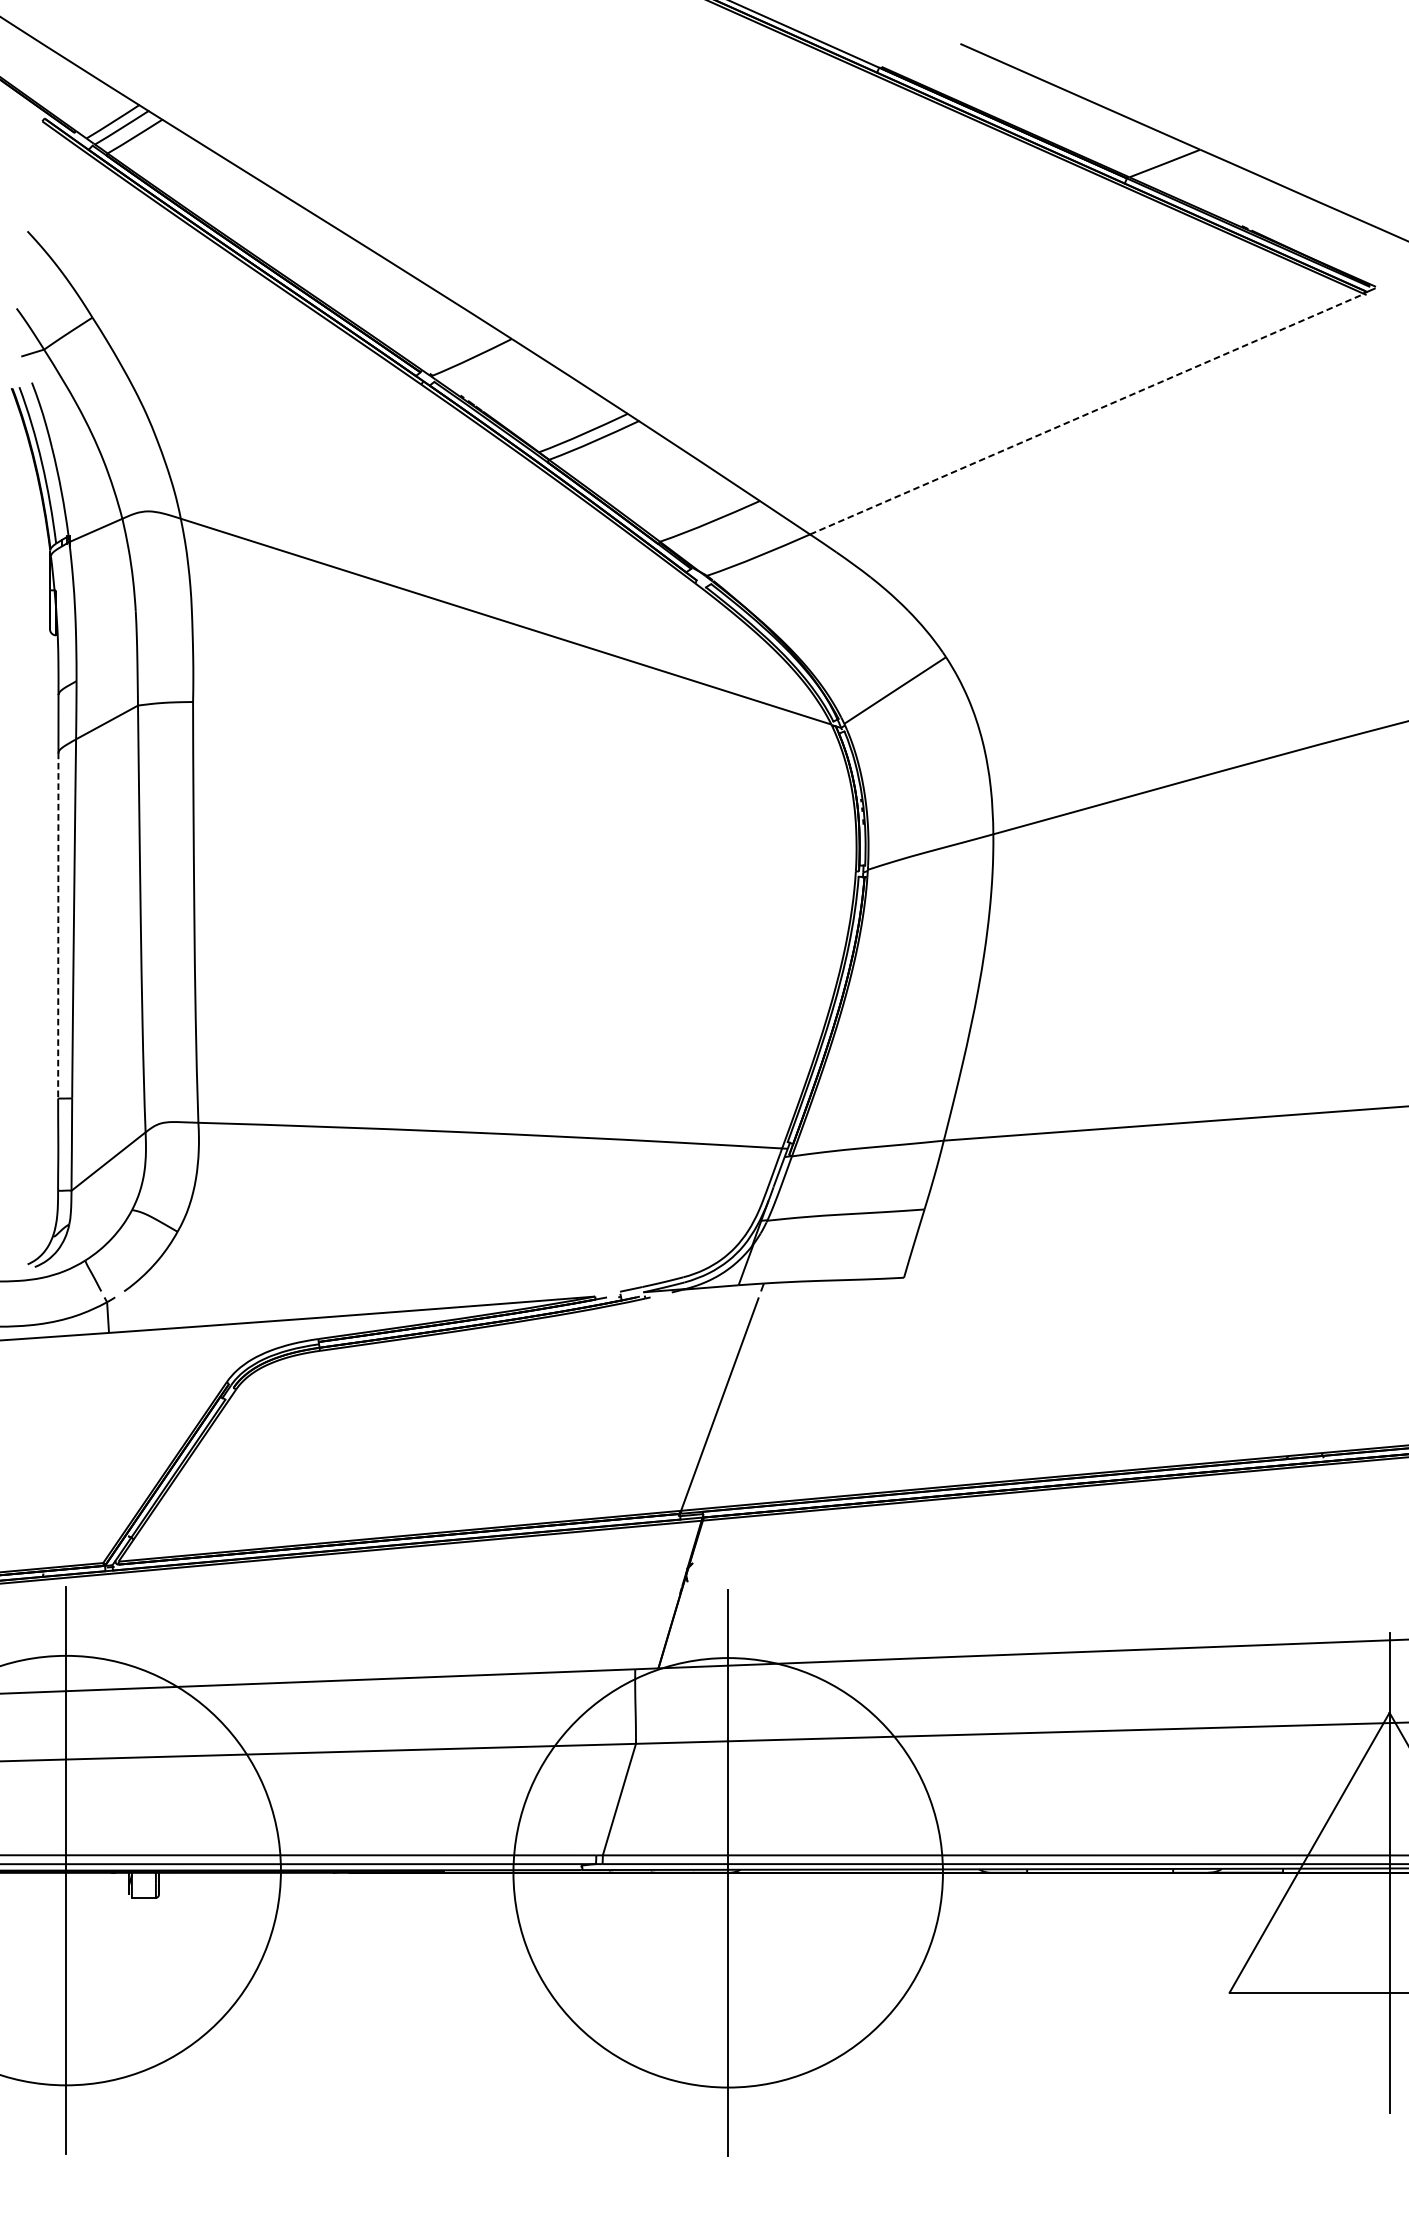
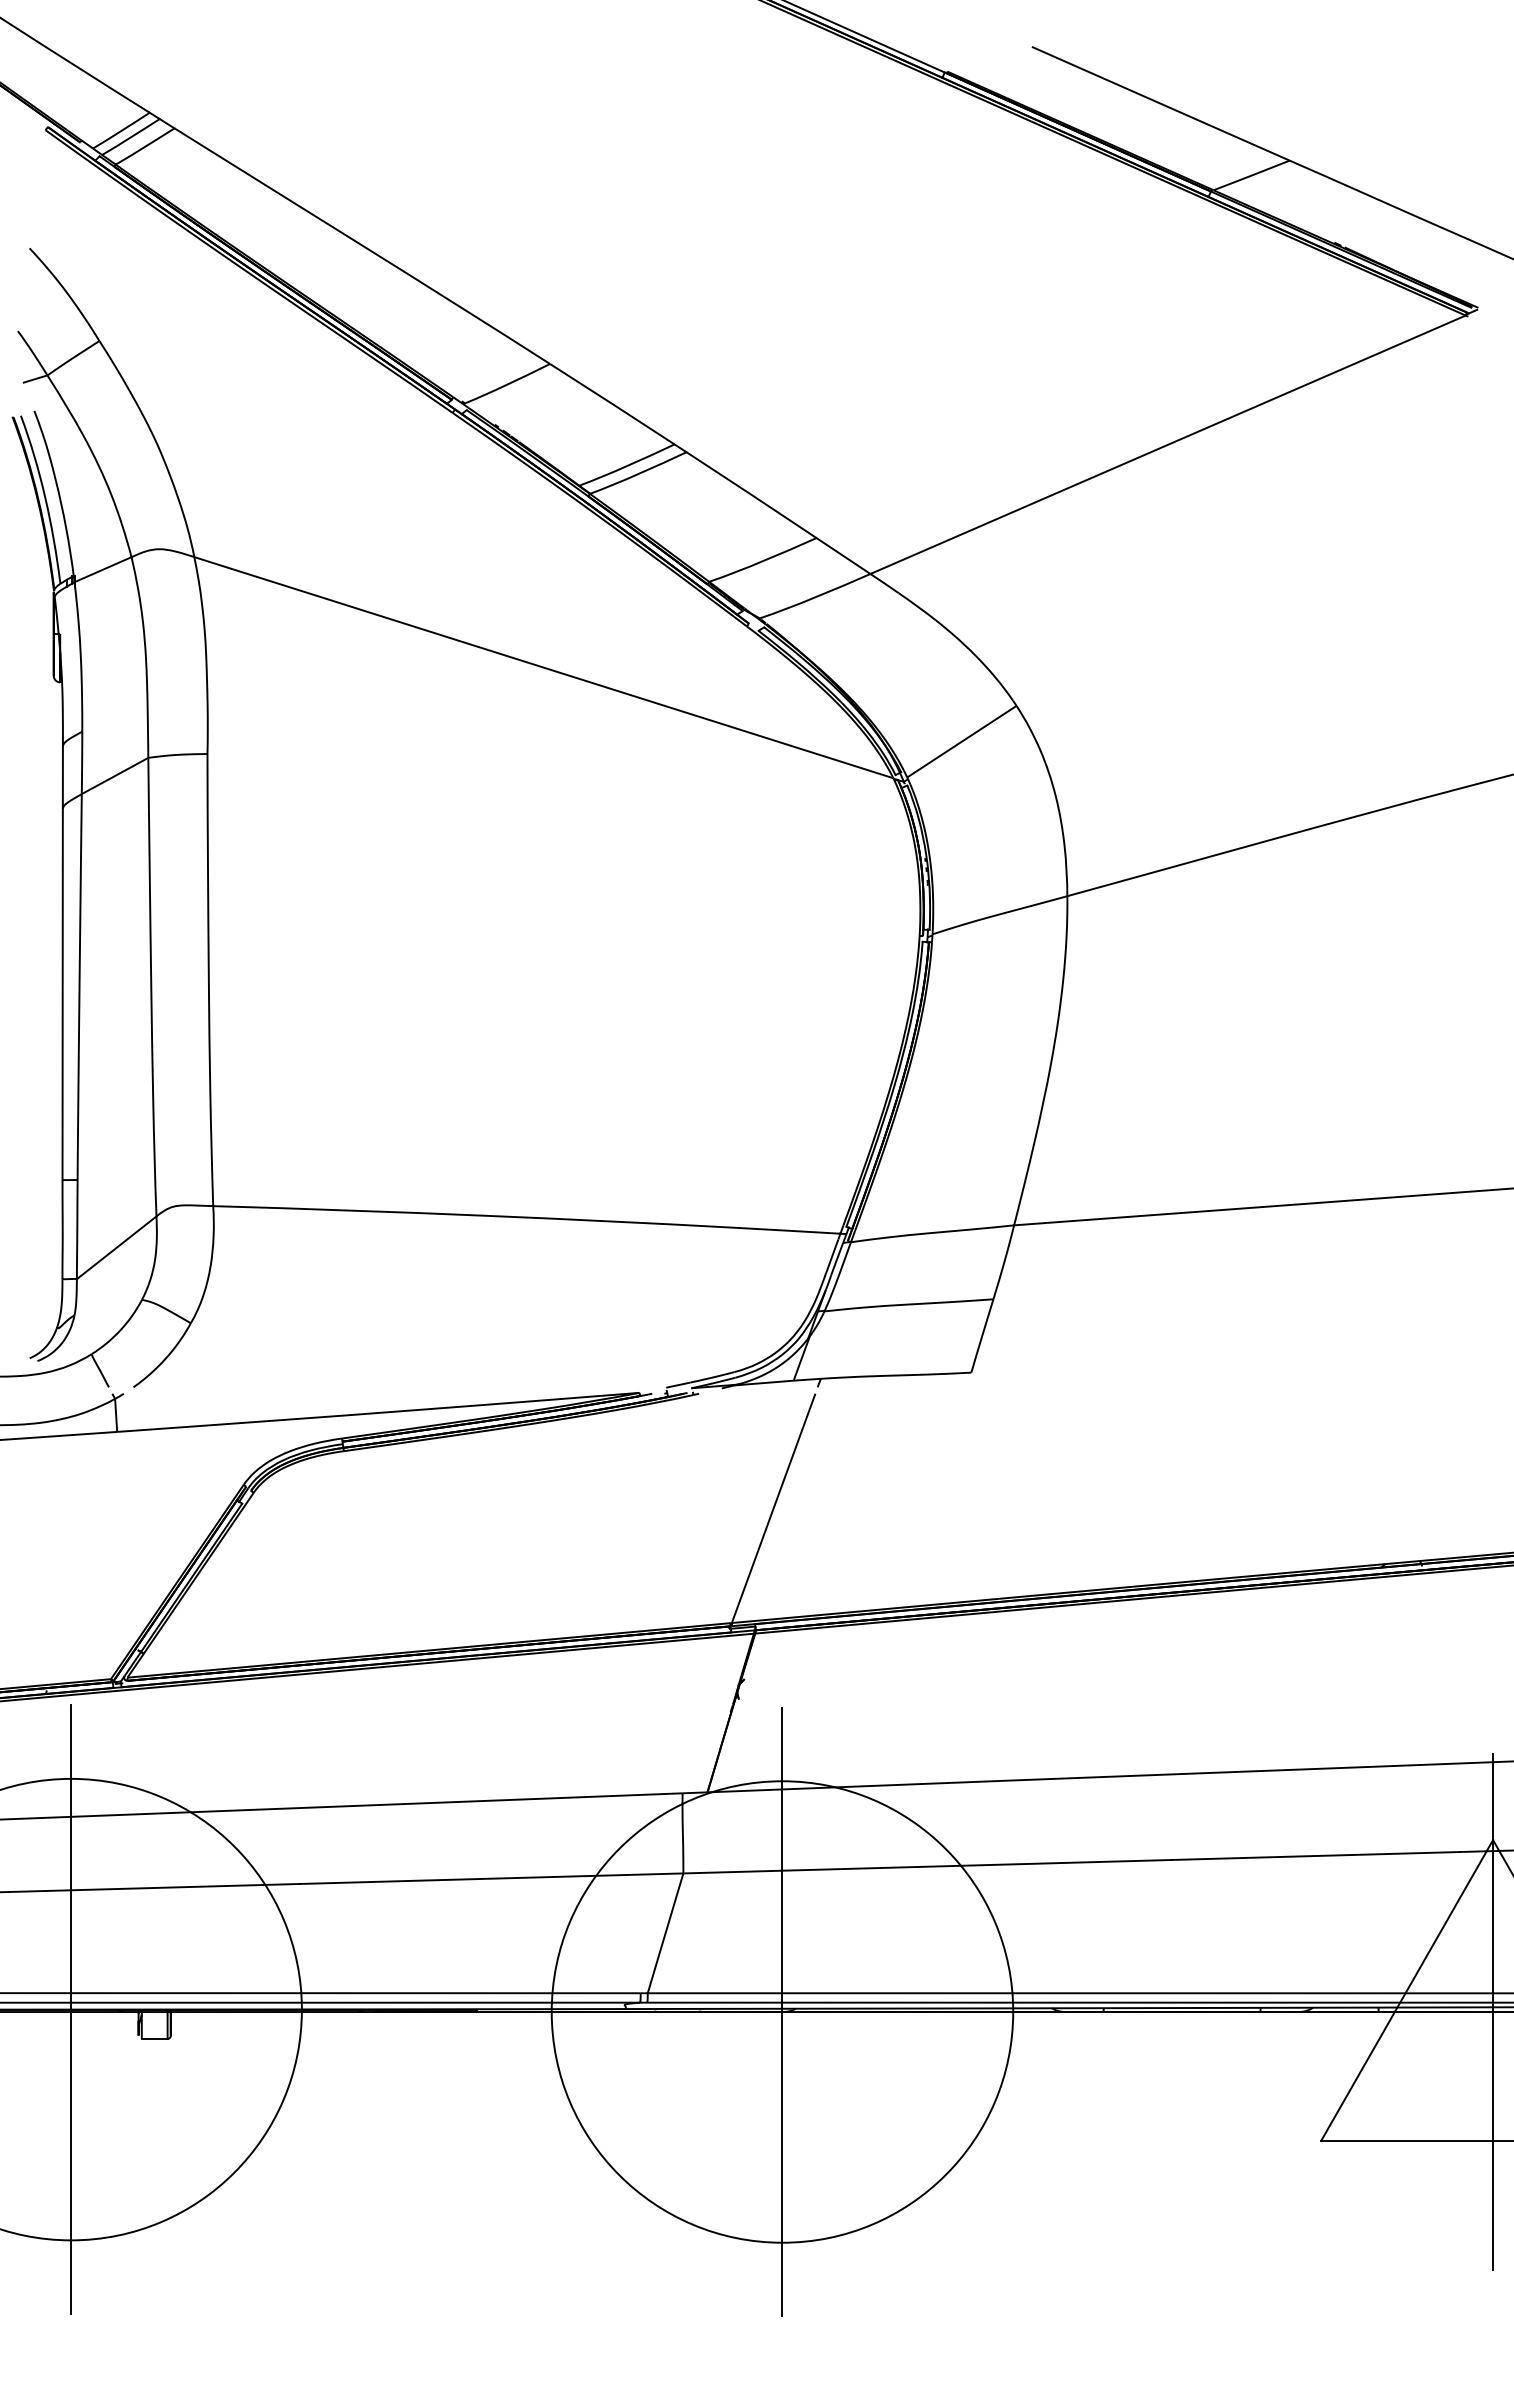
line: (1087, 413) -> (1168, 444), dashed -> solid
line: (58, 925) -> (62, 994), dashed -> solid

